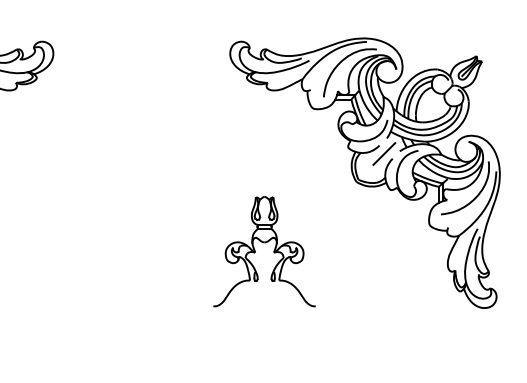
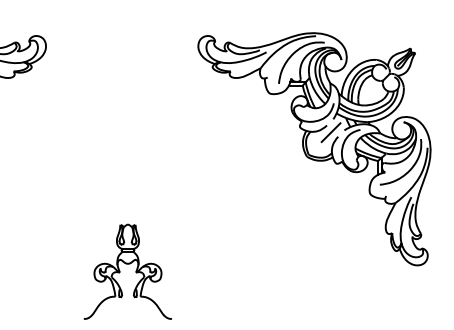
part: (264, 243) -> (127, 264), moved

